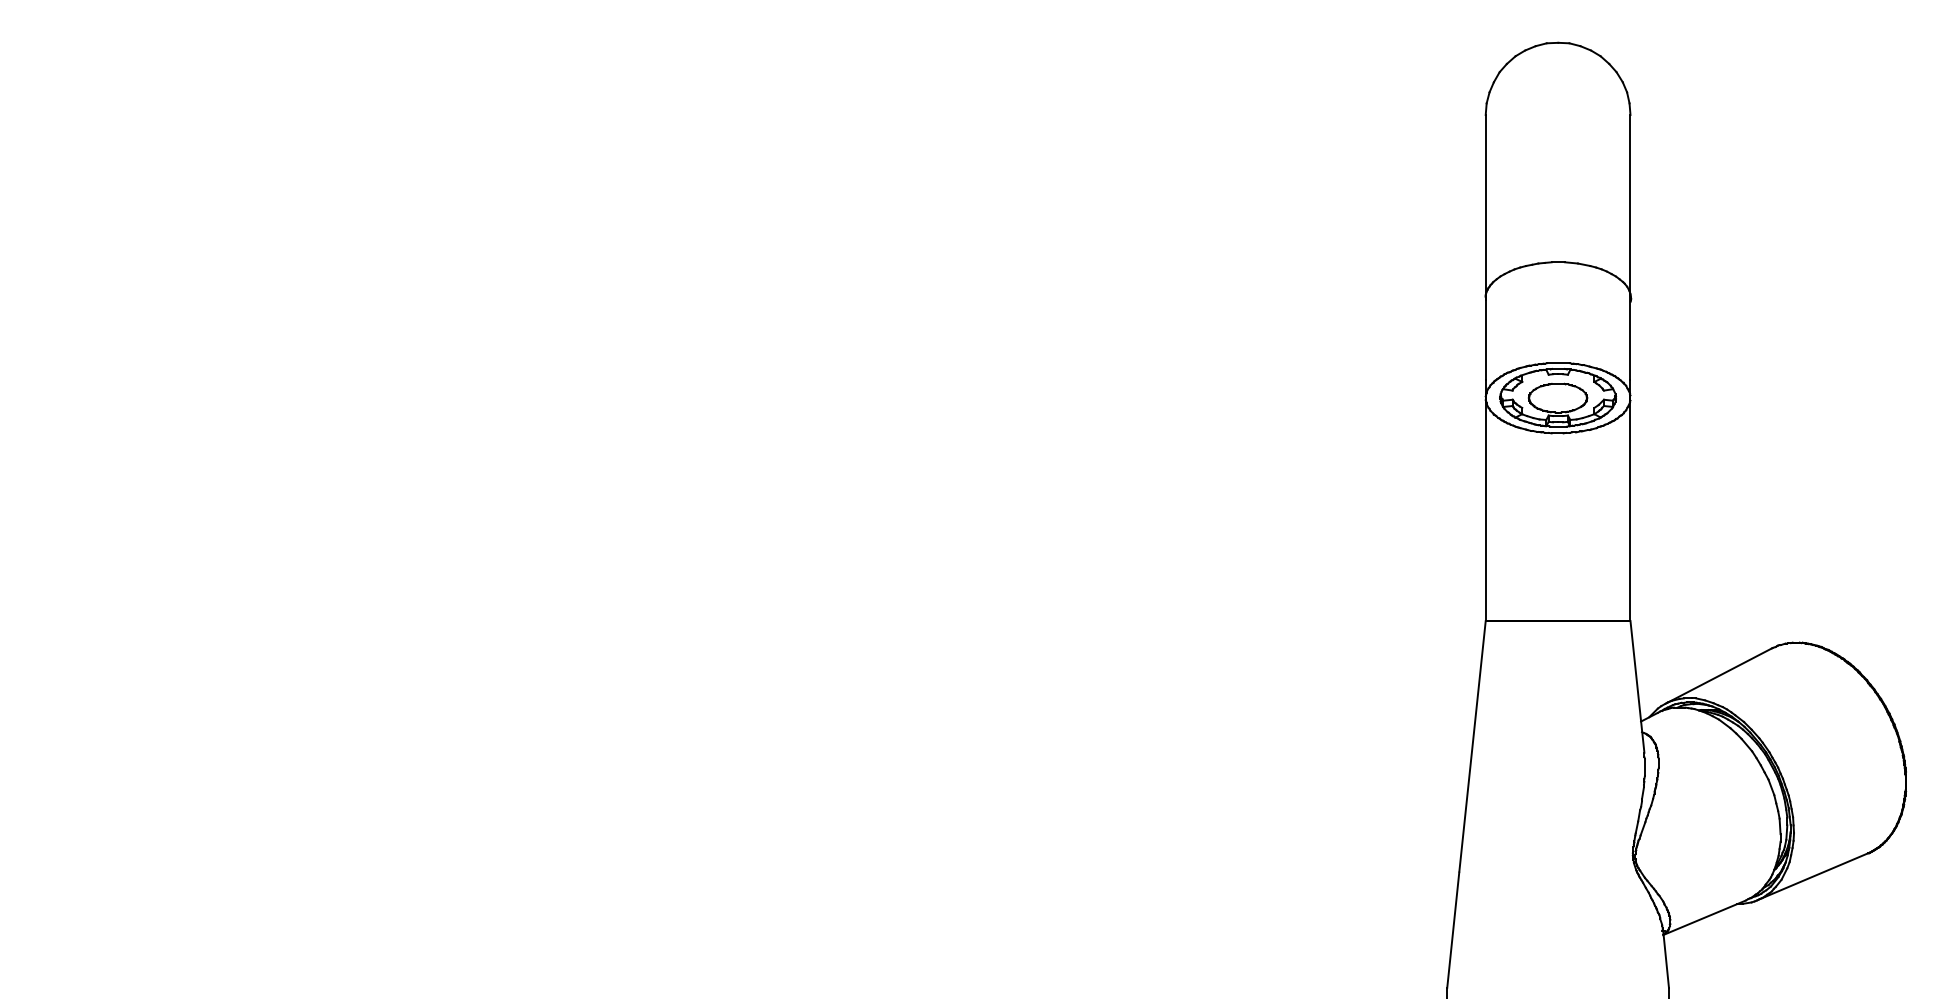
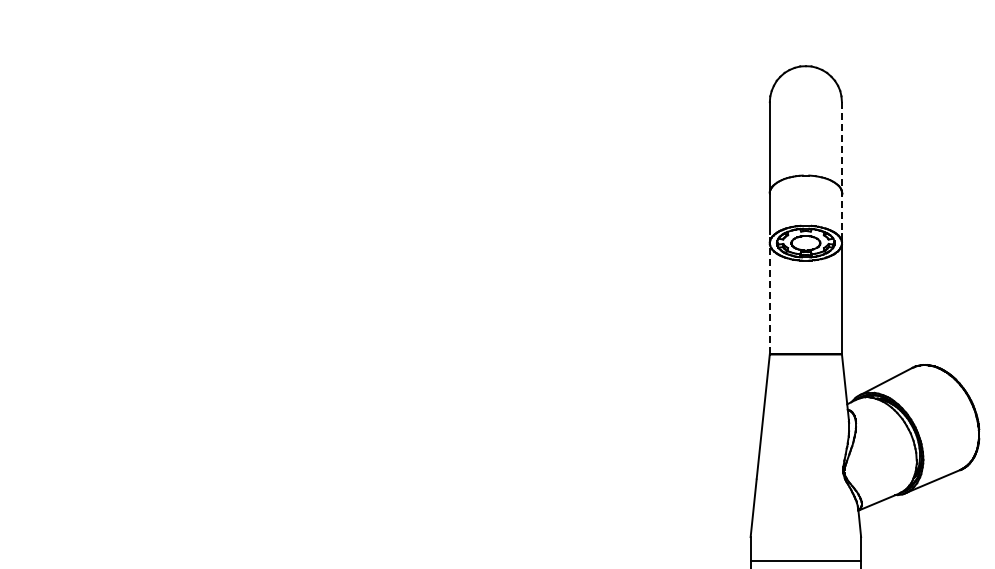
line: (1629, 248) -> (841, 168), solid -> dashed
line: (1485, 499) -> (769, 293), solid -> dashed

